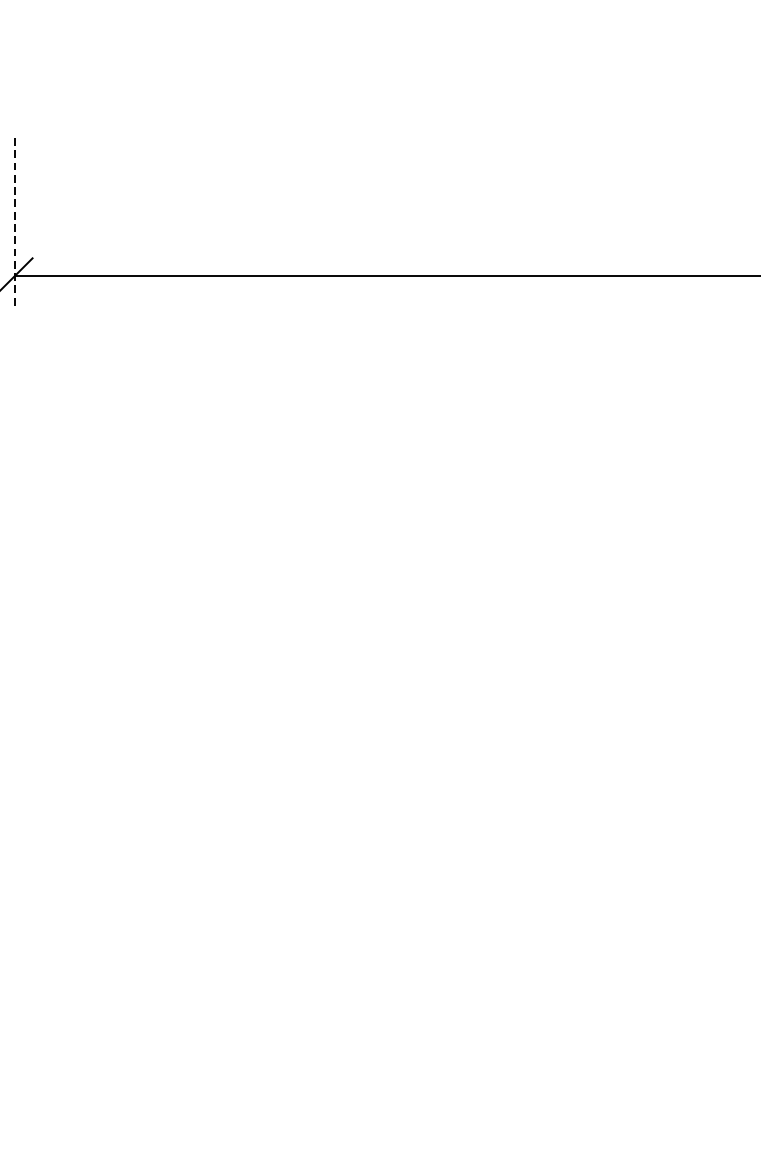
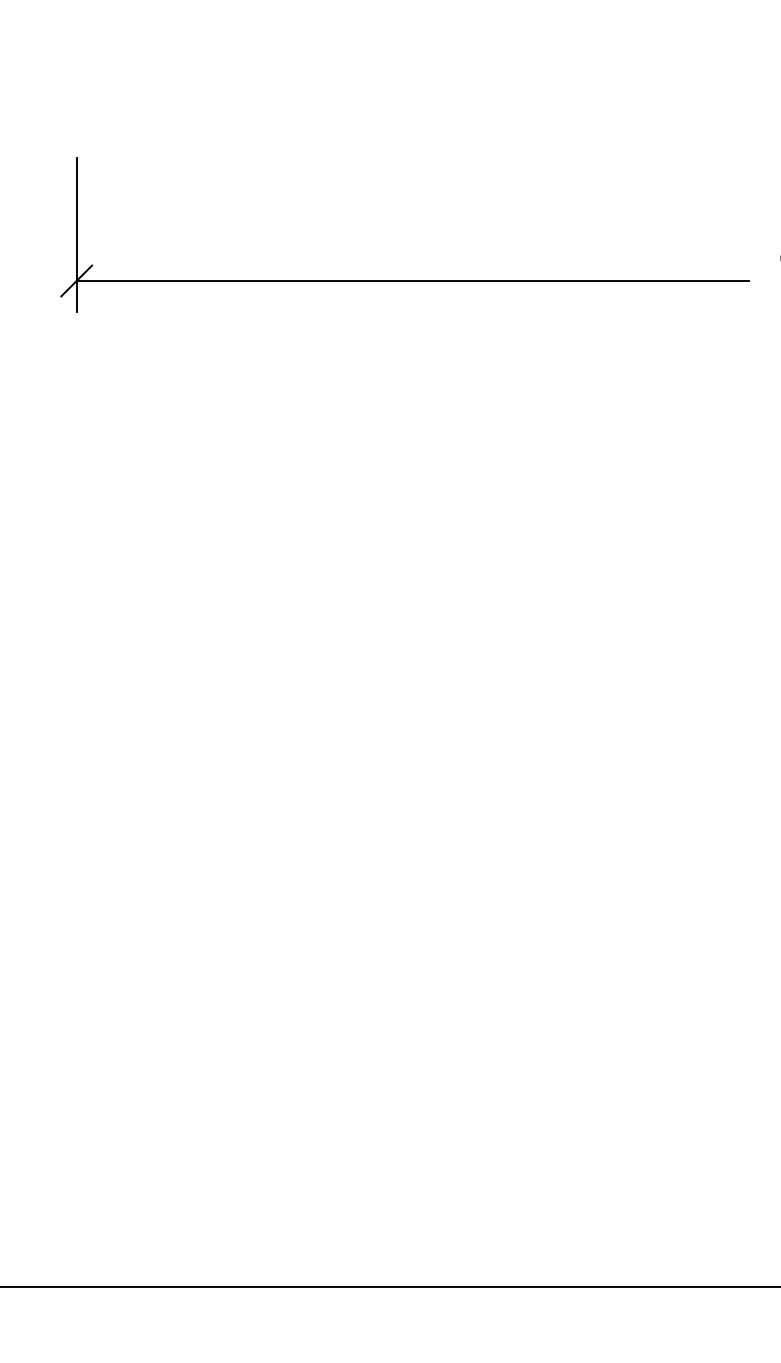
line: (15, 223) -> (76, 234), dashed -> solid

